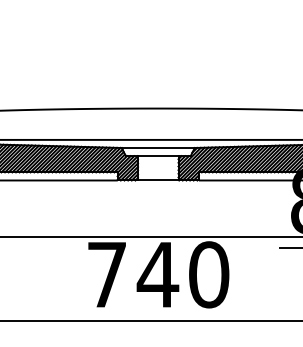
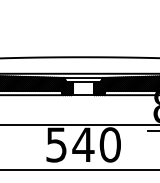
text: (106, 274) -> (56, 144), 740 -> 540

